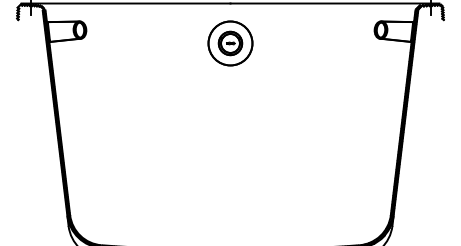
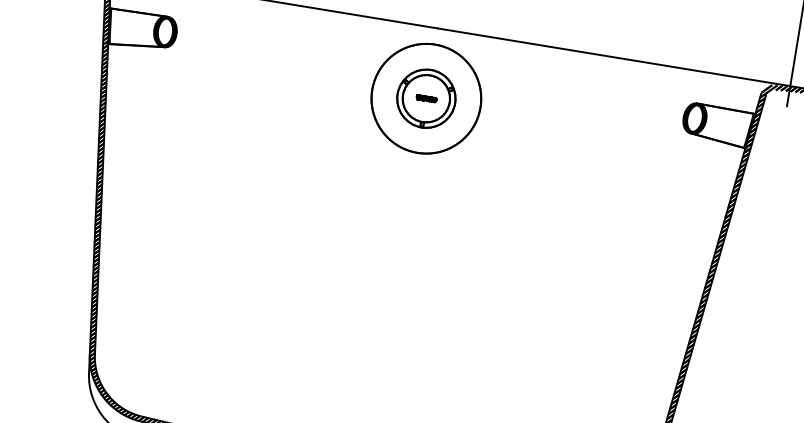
part: (230, 43) -> (426, 98), size x1.4

